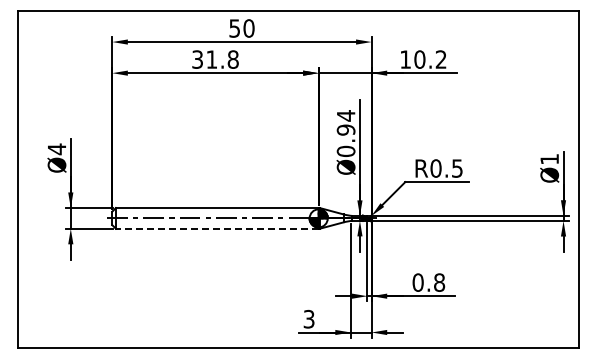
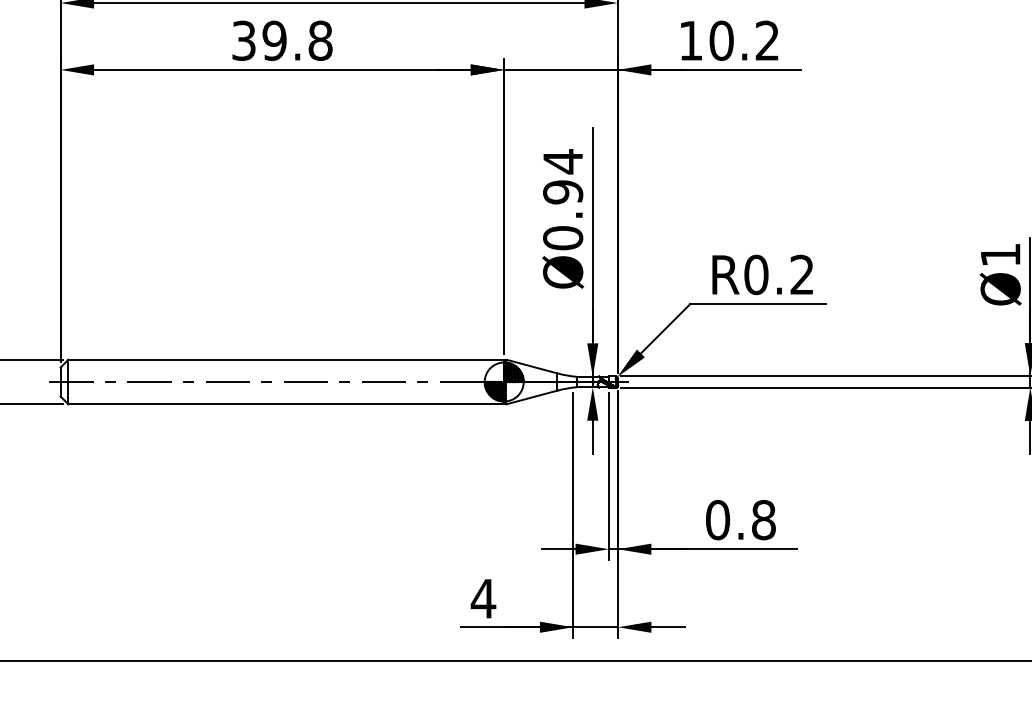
text: (211, 59) -> (273, 40), 31.8 -> 39.8
text: (457, 168) -> (802, 274), R0.5 -> R0.2
line: (216, 228) -> (284, 403), dashed -> solid
text: (308, 318) -> (482, 597), 3 -> 4

